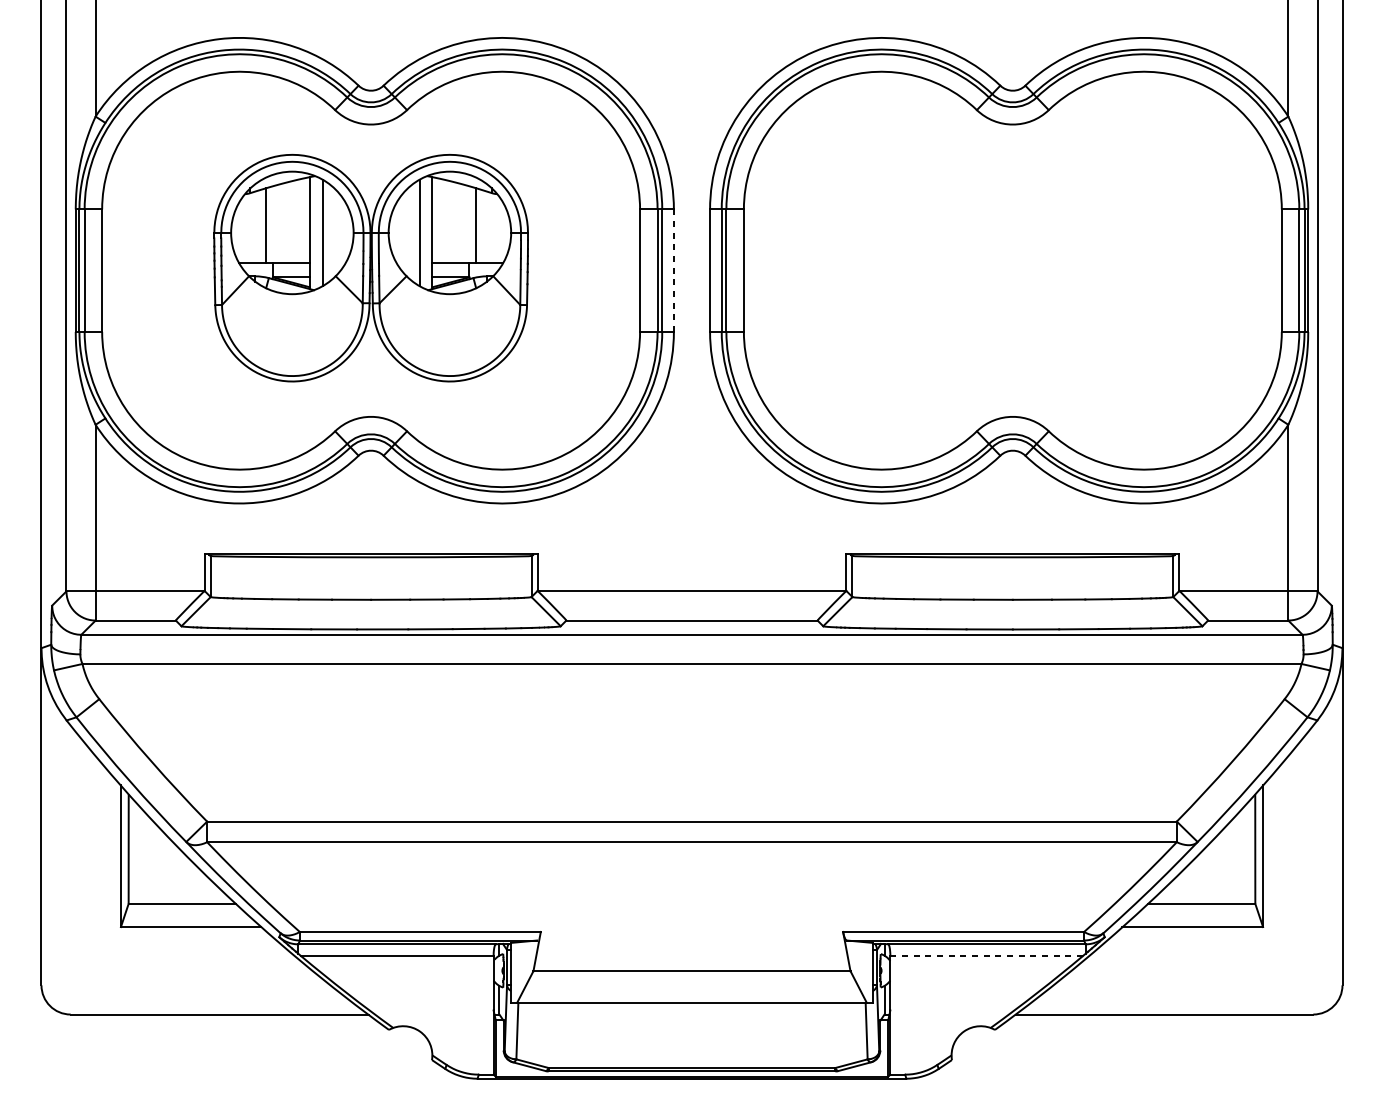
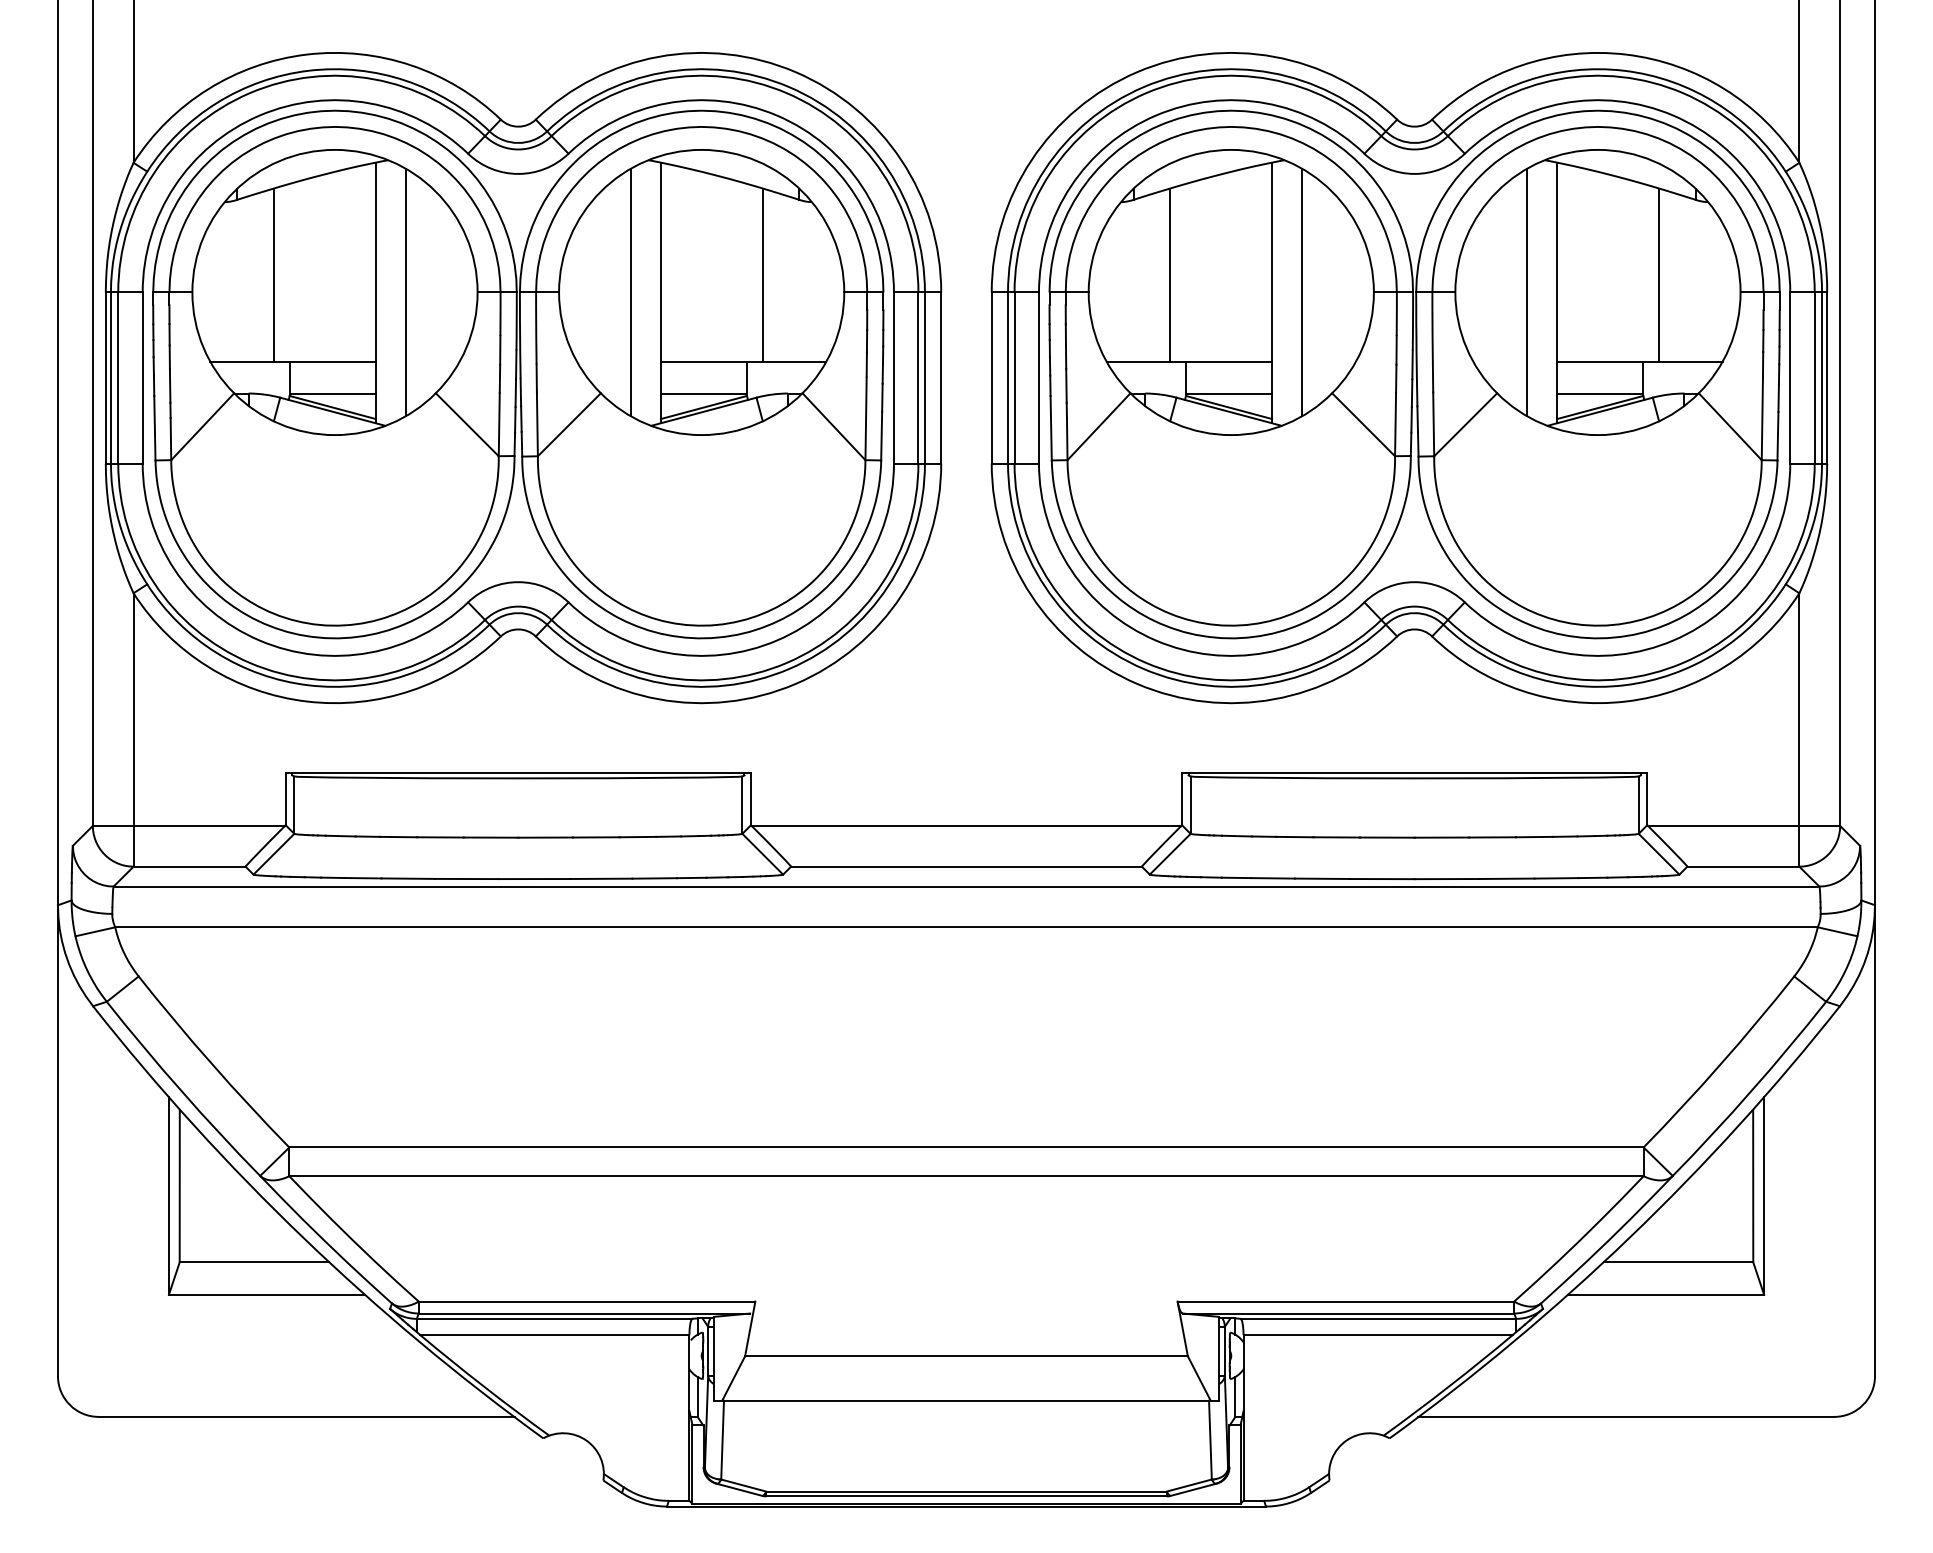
part: (371, 268) -> (518, 374), size x1.67
part: (1012, 268) -> (1414, 374), added
line: (674, 271) -> (941, 378), dashed -> solid
line: (986, 956) -> (1378, 1335), dashed -> solid

